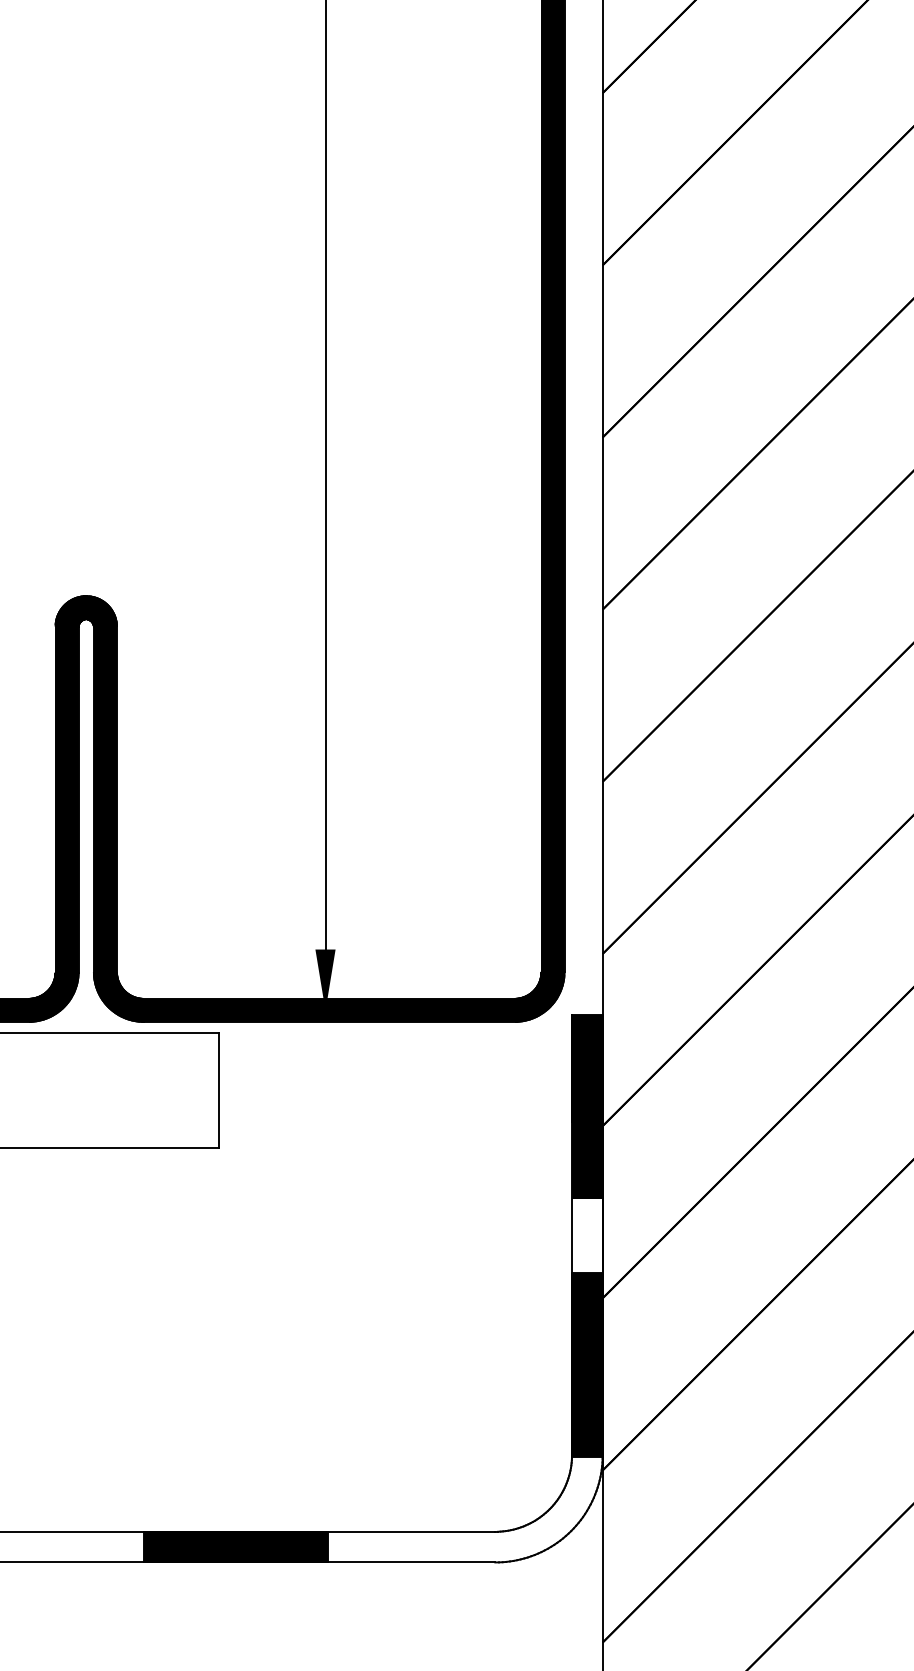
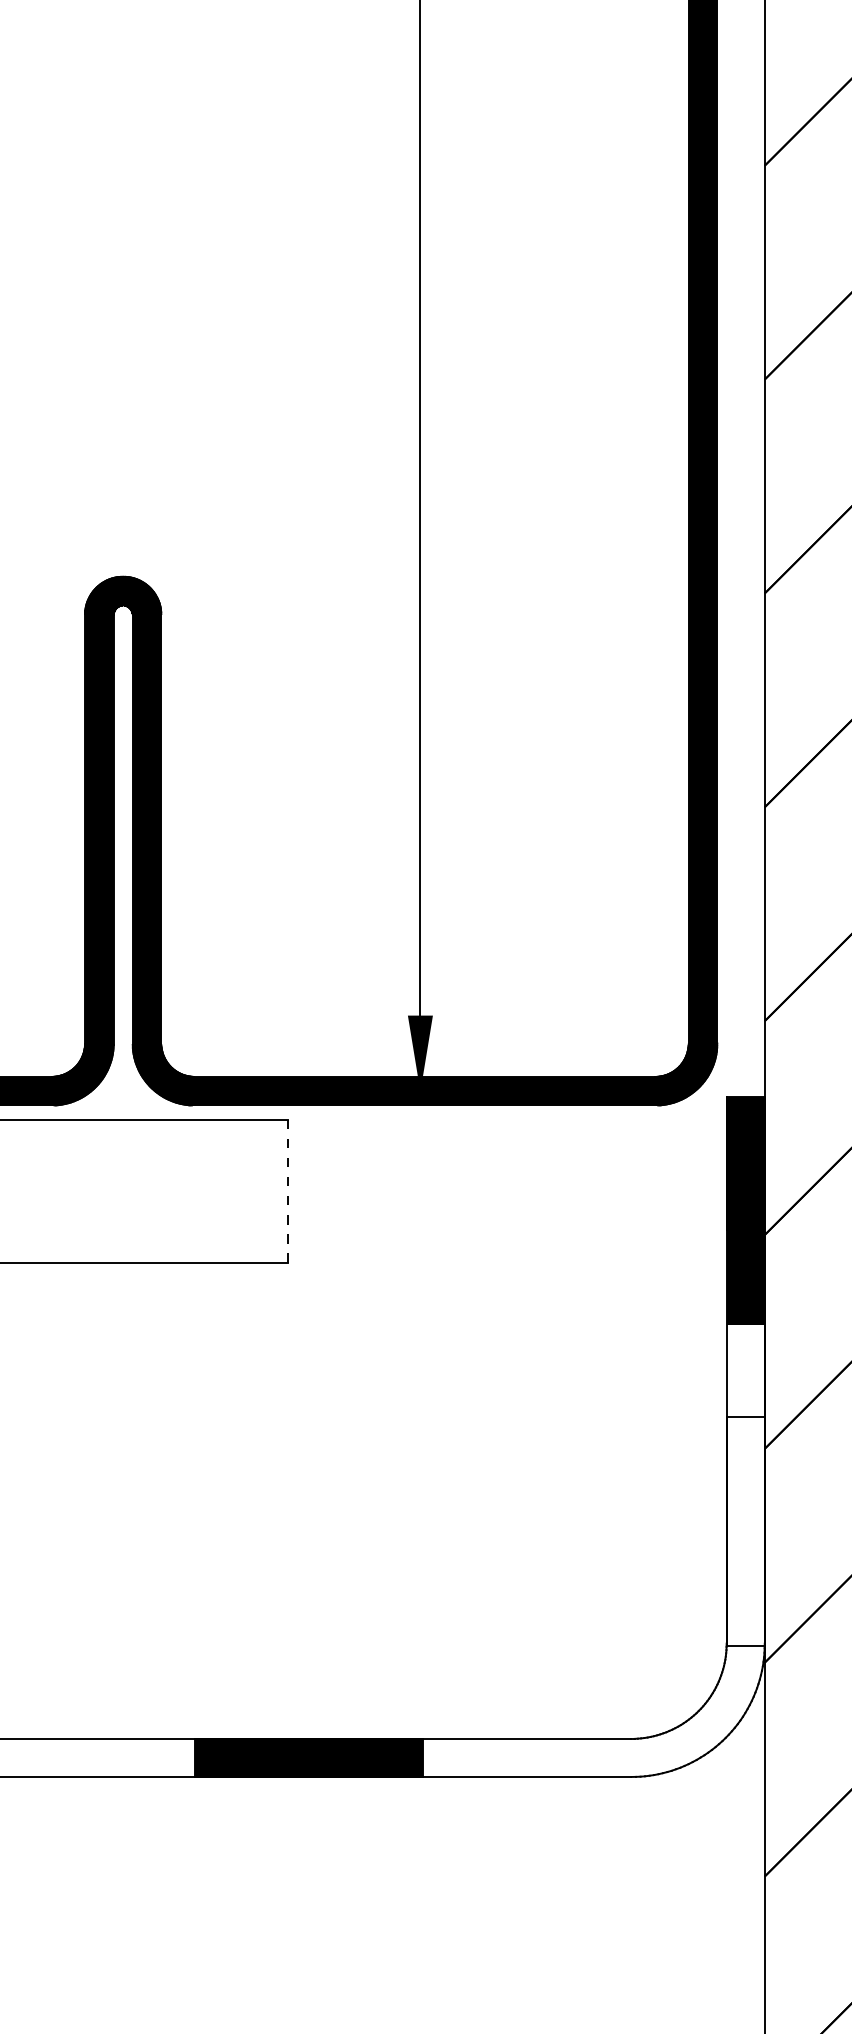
line: (219, 1090) -> (288, 1190), solid -> dashed
fill: (587, 1364) -> (745, 1531), removed

